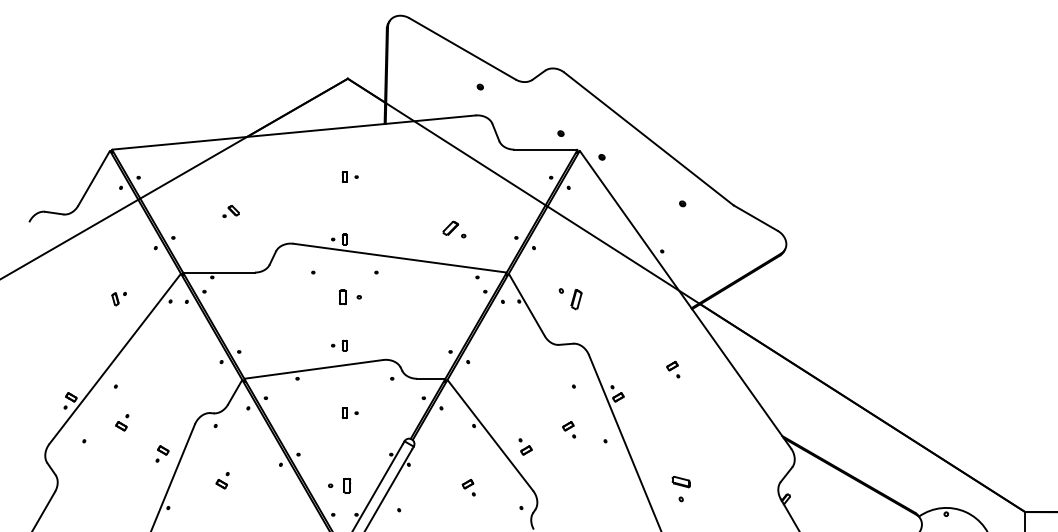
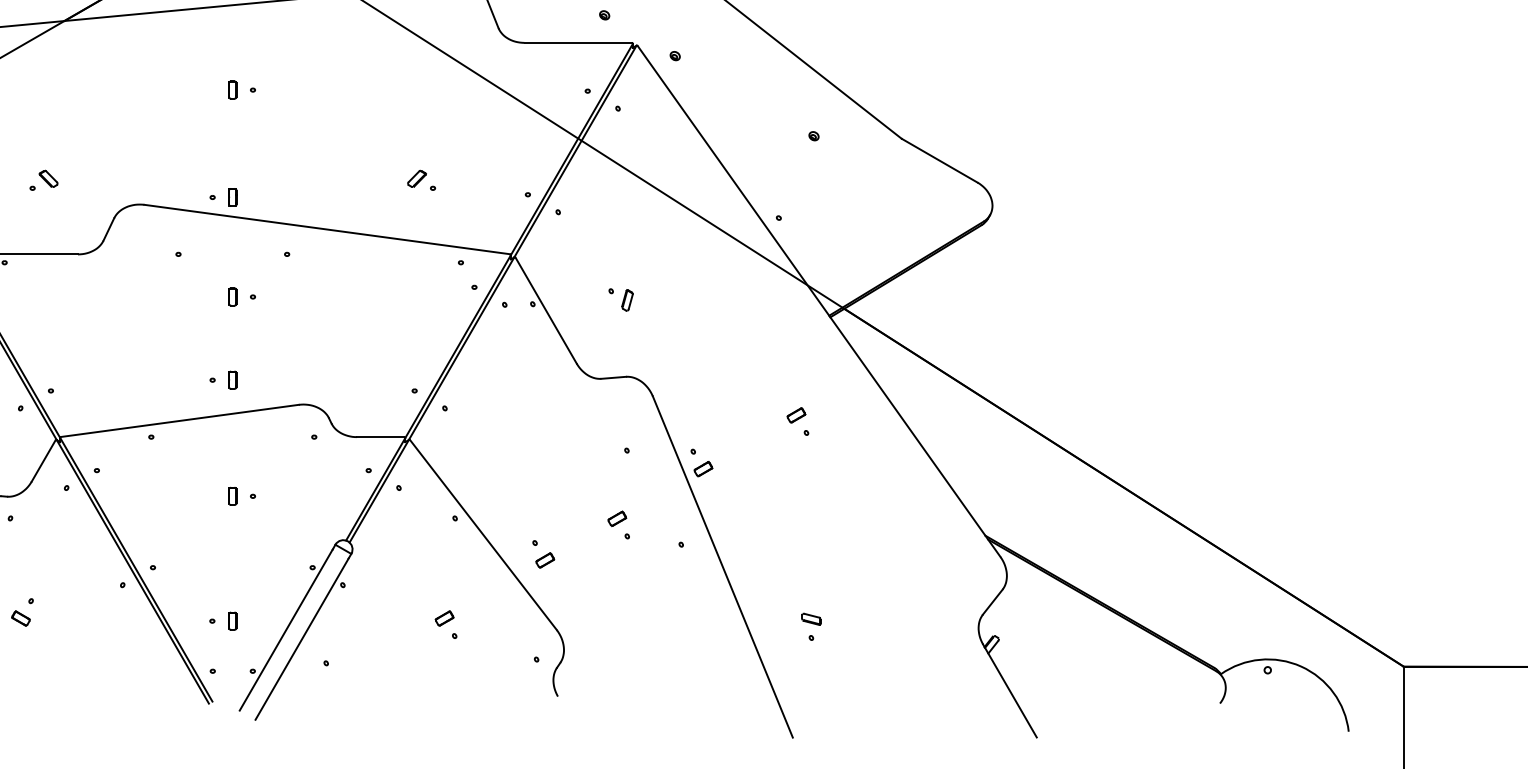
part: (230, 211) -> (42, 180), moved
part: (454, 229) -> (421, 180), size x0.71
part: (349, 297) -> (240, 297), size x0.71
part: (570, 298) -> (621, 299), size x0.62
part: (338, 485) -> (221, 620), size x0.71
part: (680, 488) -> (810, 625), size x0.62

